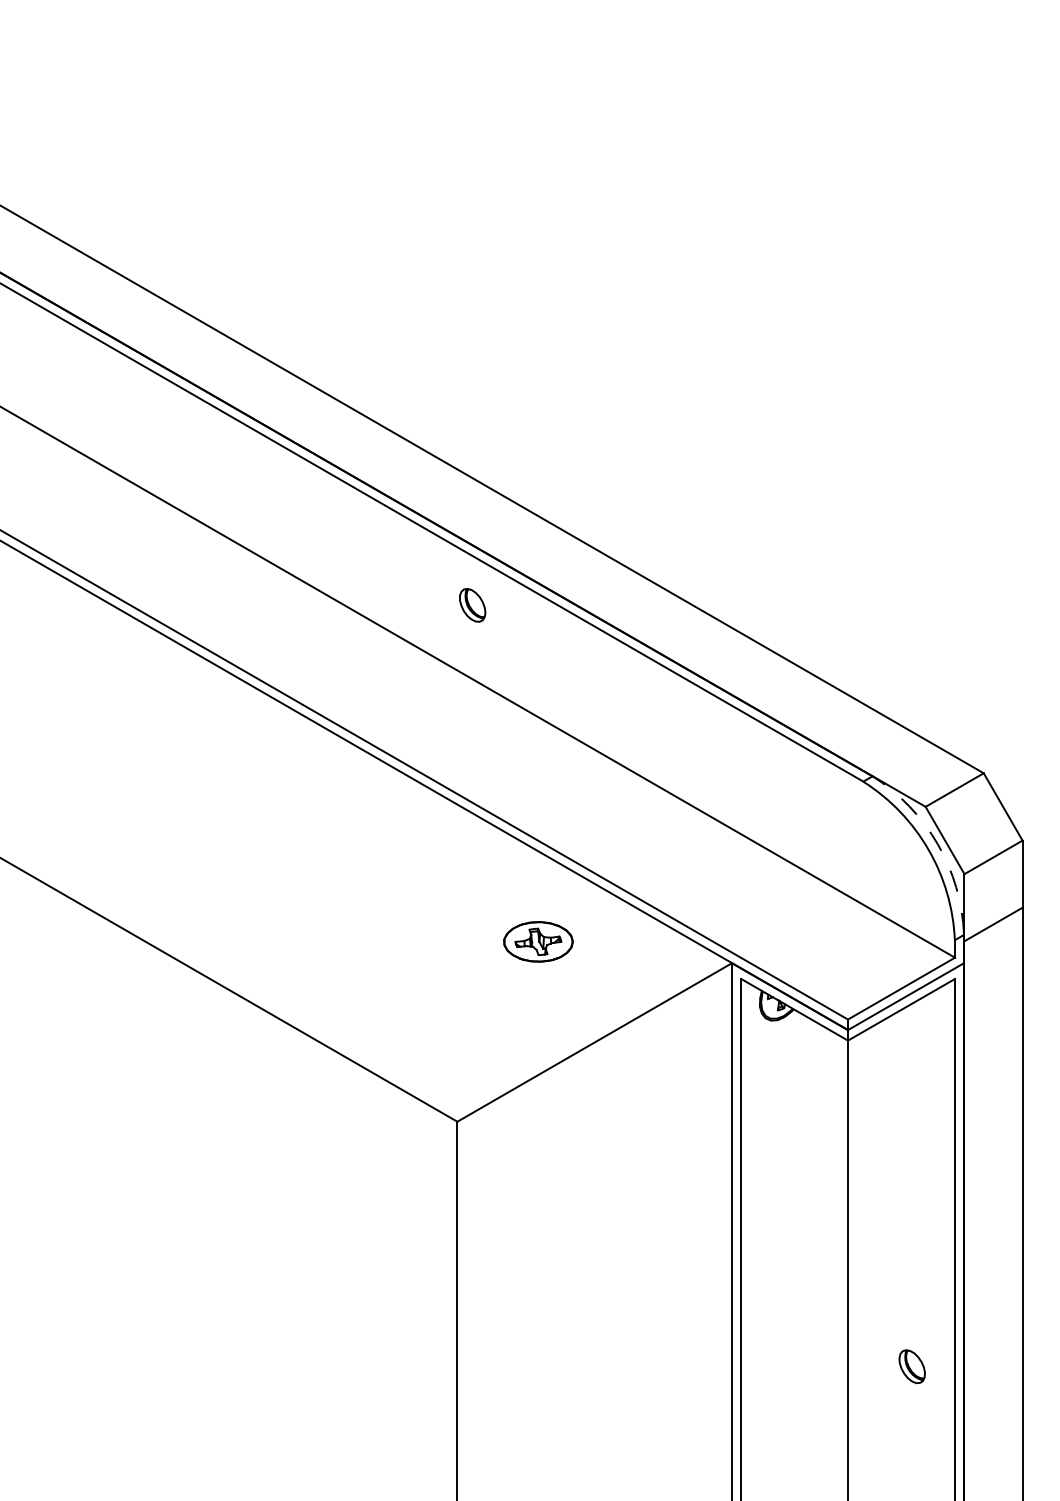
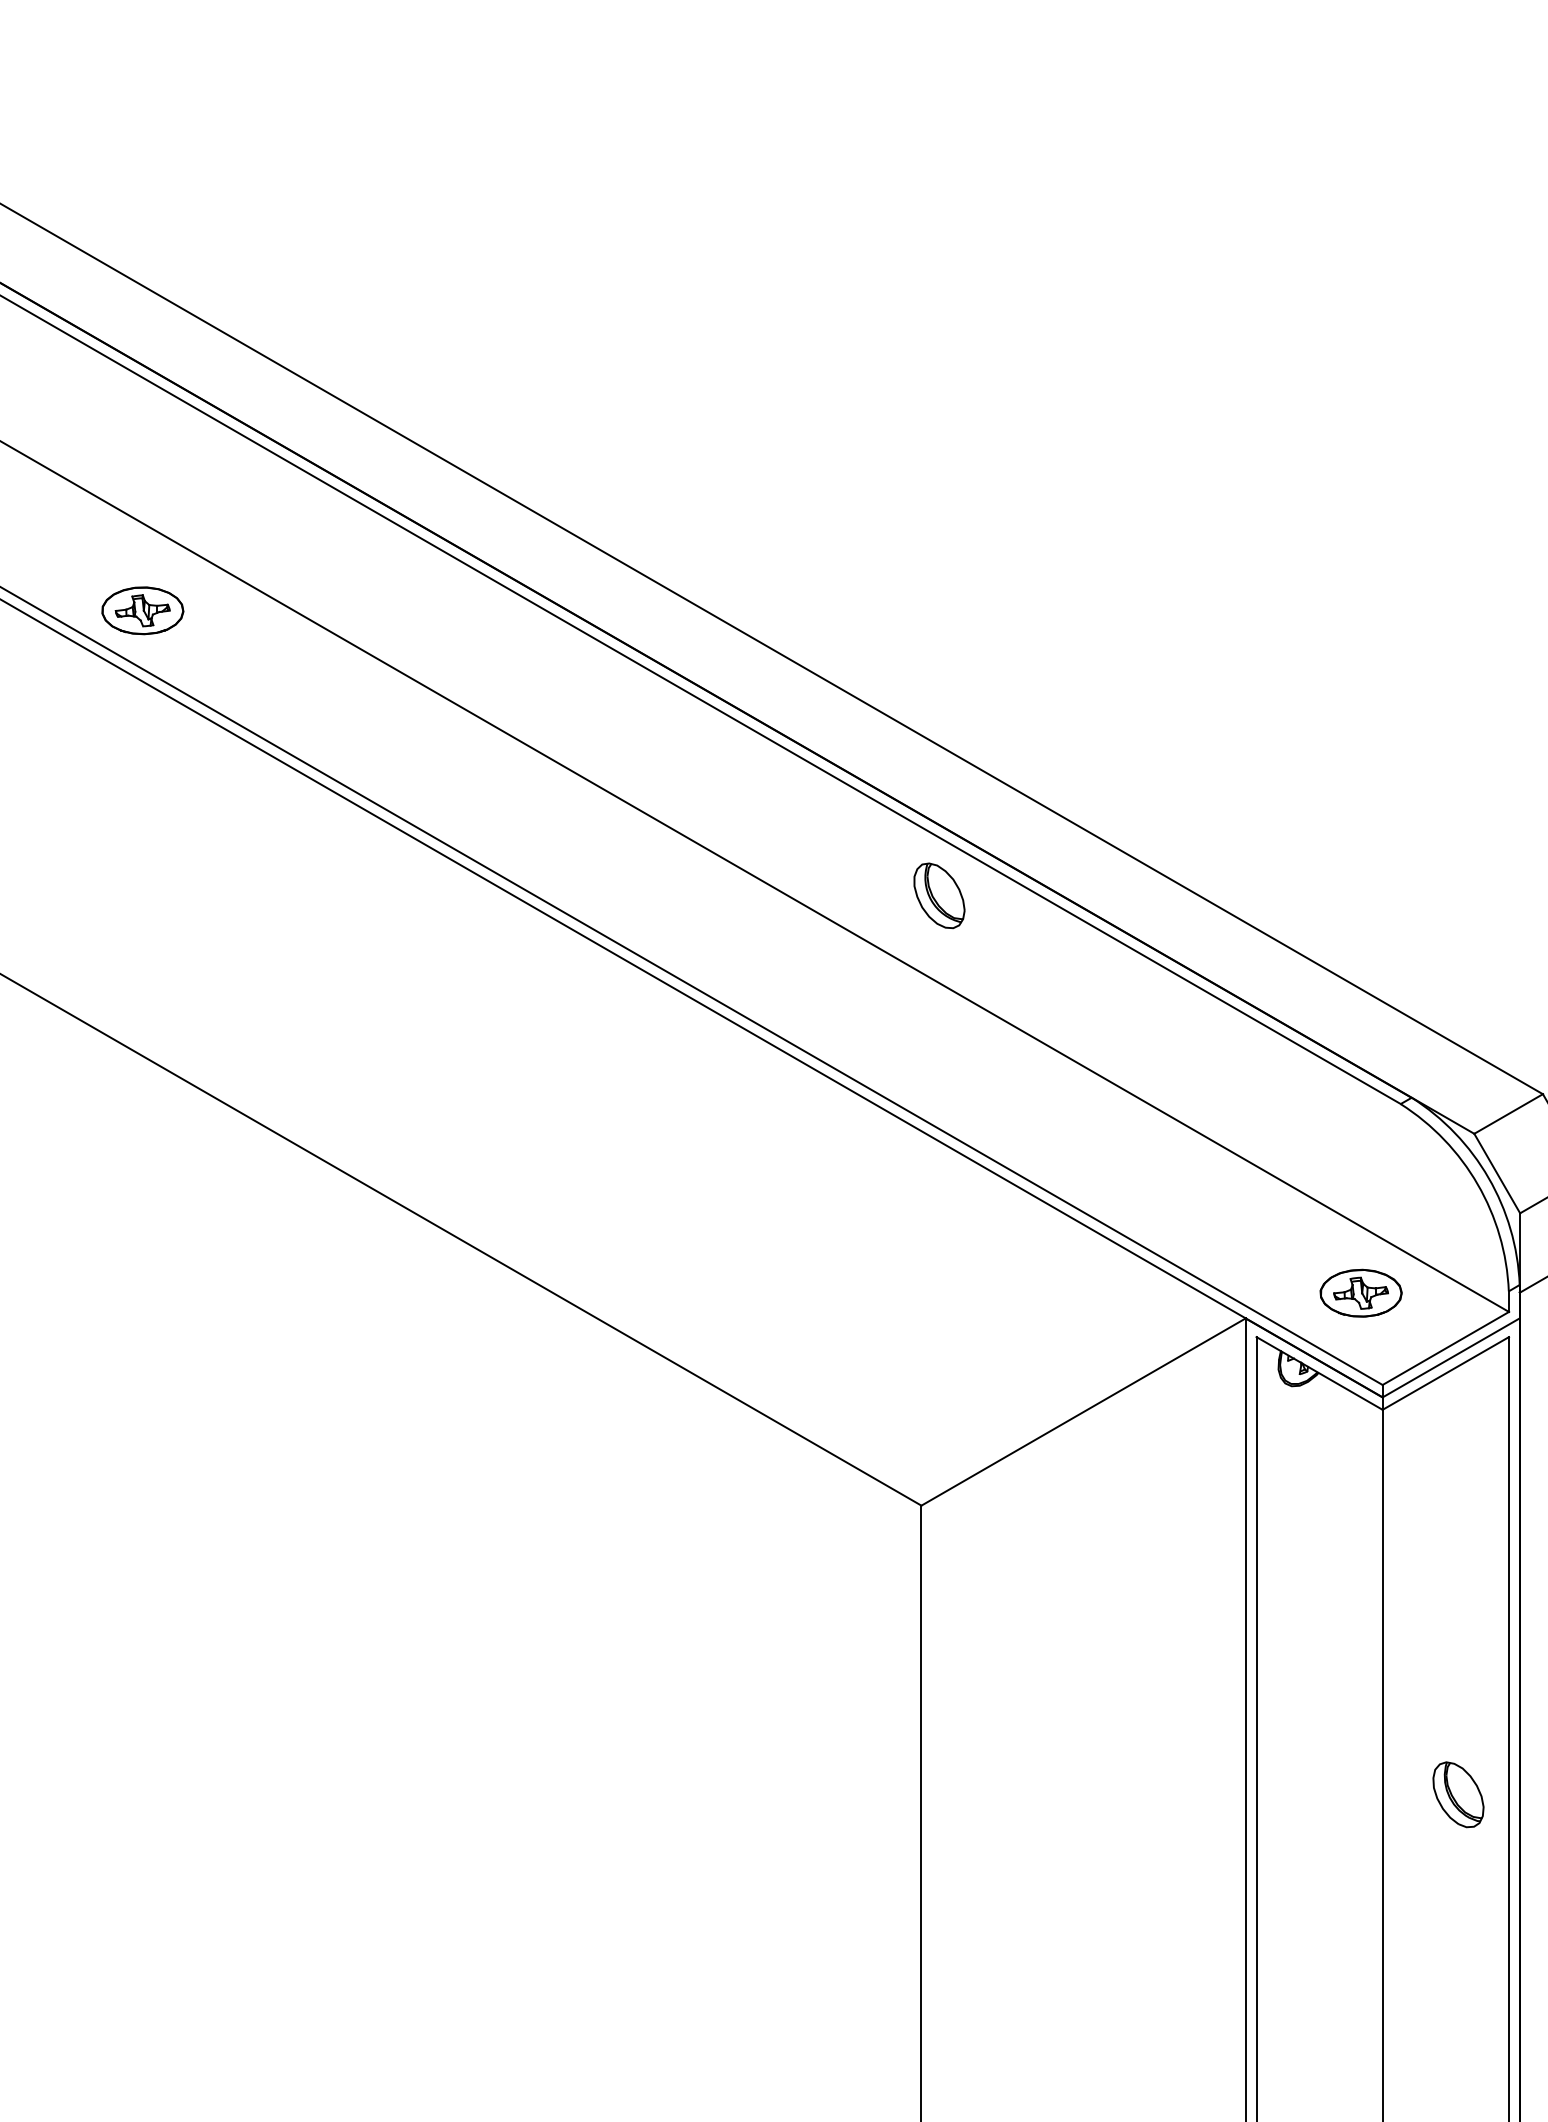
part: (472, 605) -> (939, 895), size x1.67
arc: (937, 843) -> (1488, 1177), dashed -> solid
part: (537, 941) -> (1360, 1292), moved
part: (912, 1366) -> (1458, 1794), size x1.67

